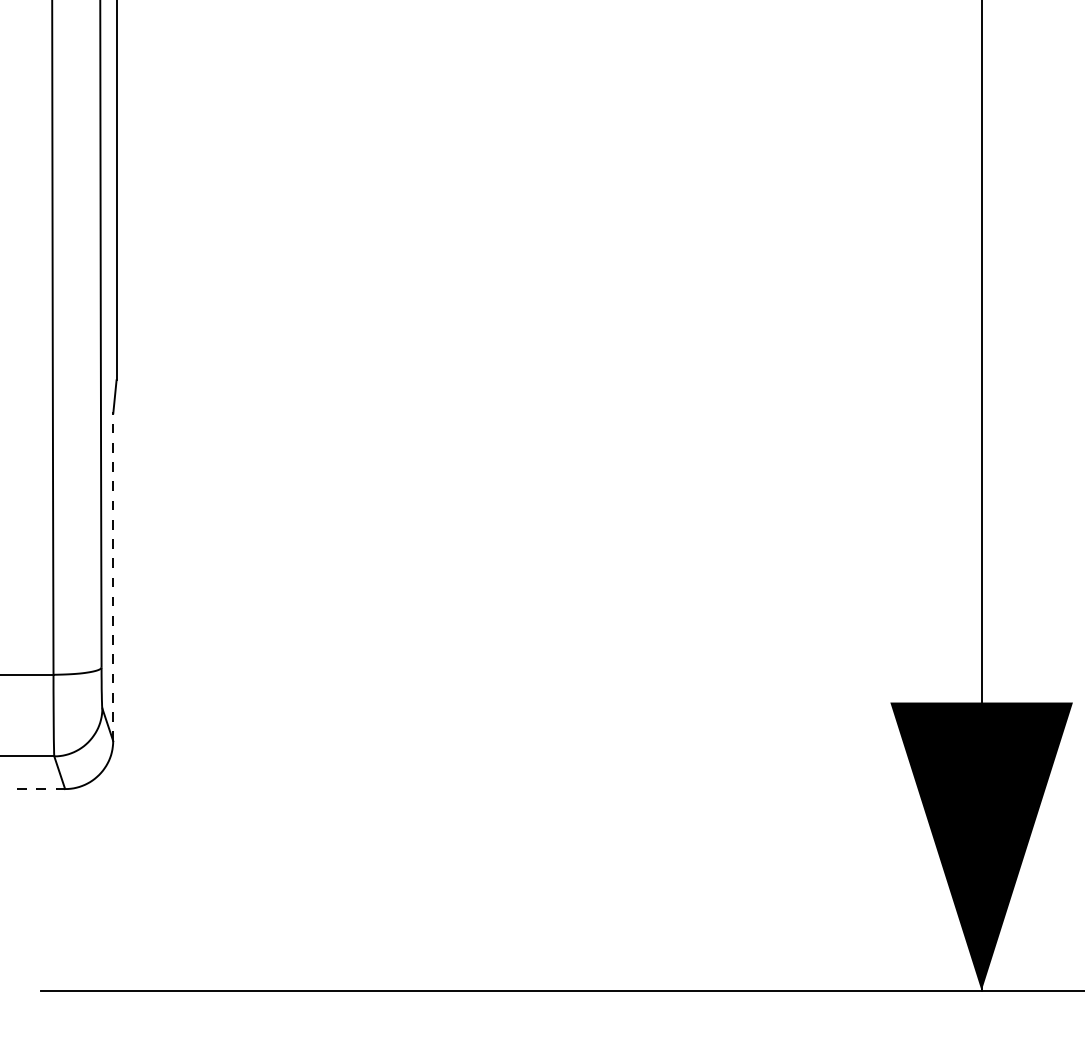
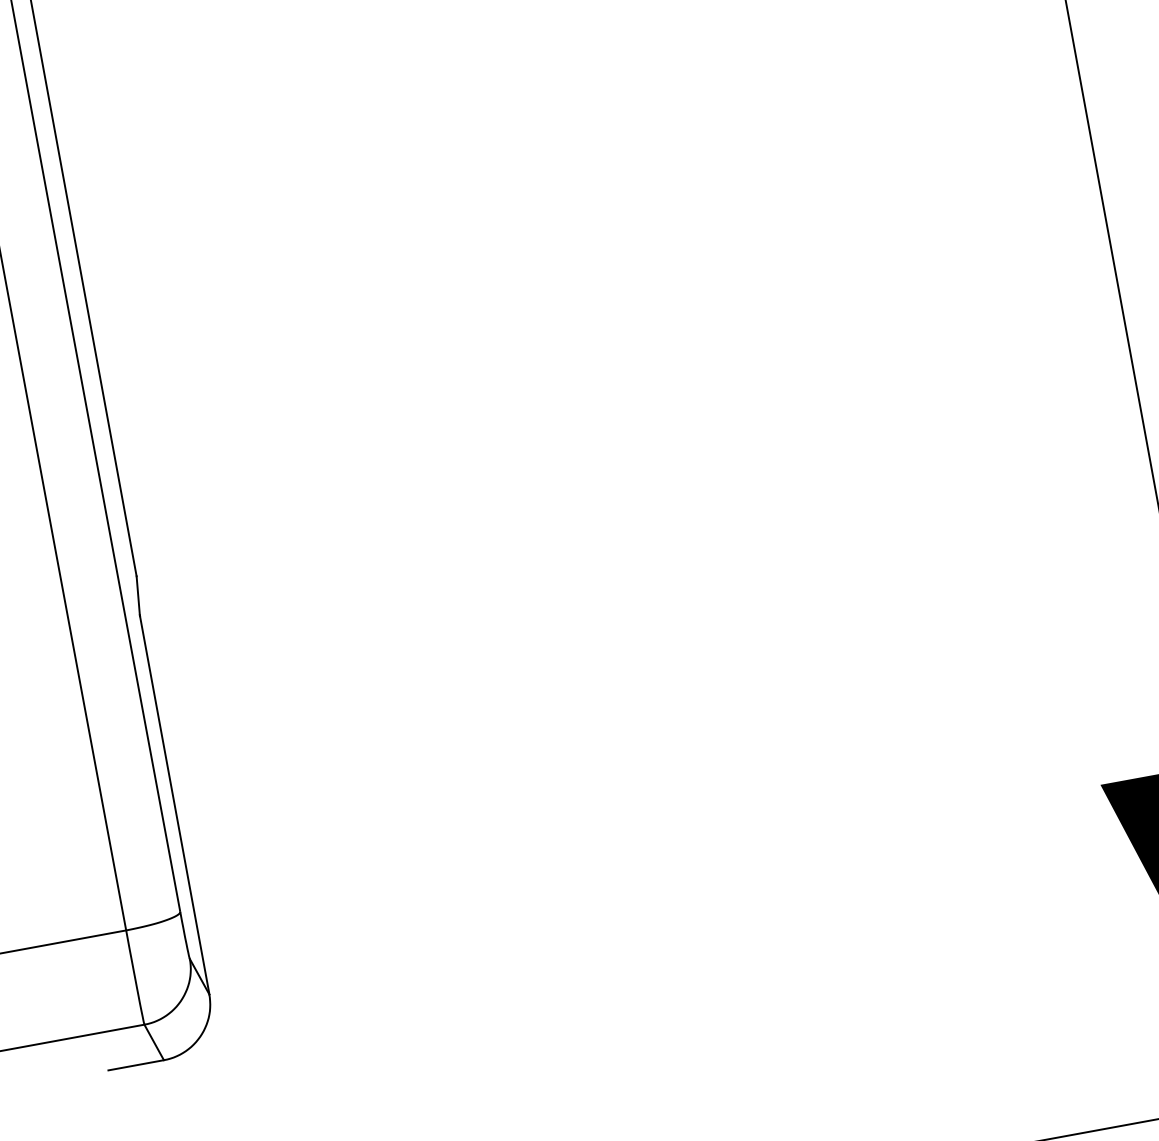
line: (113, 577) -> (174, 805), dashed -> solid
line: (41, 789) -> (136, 1065), dashed -> solid

